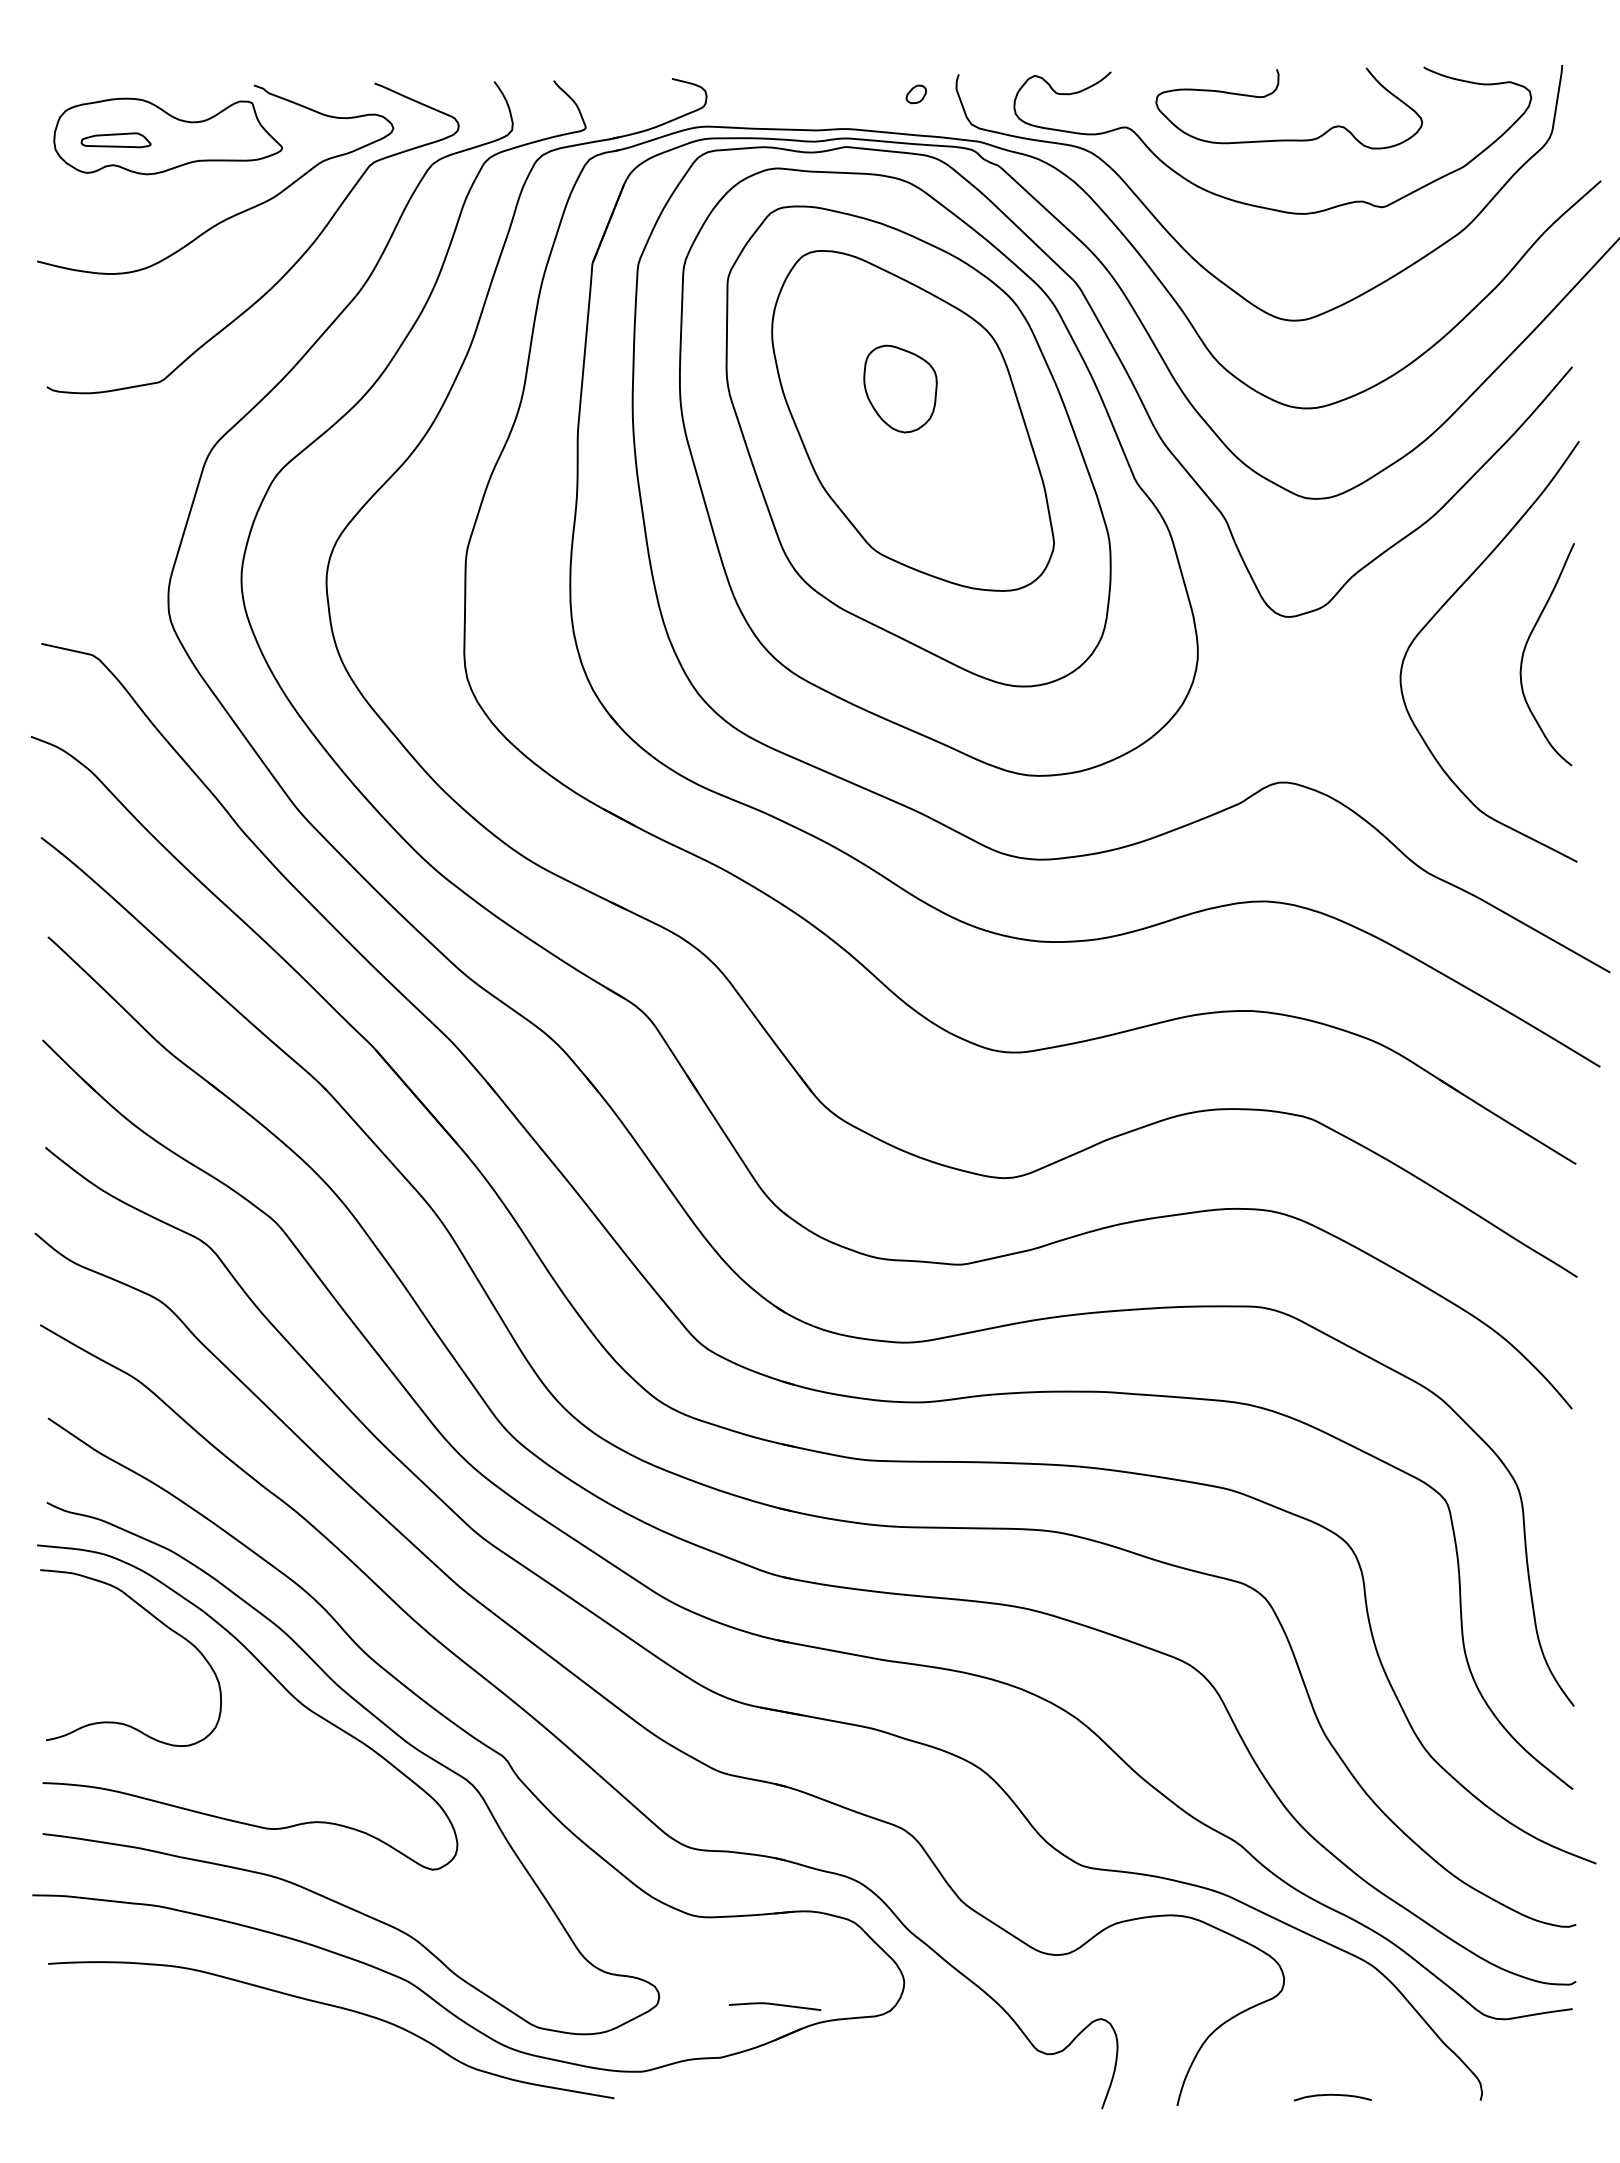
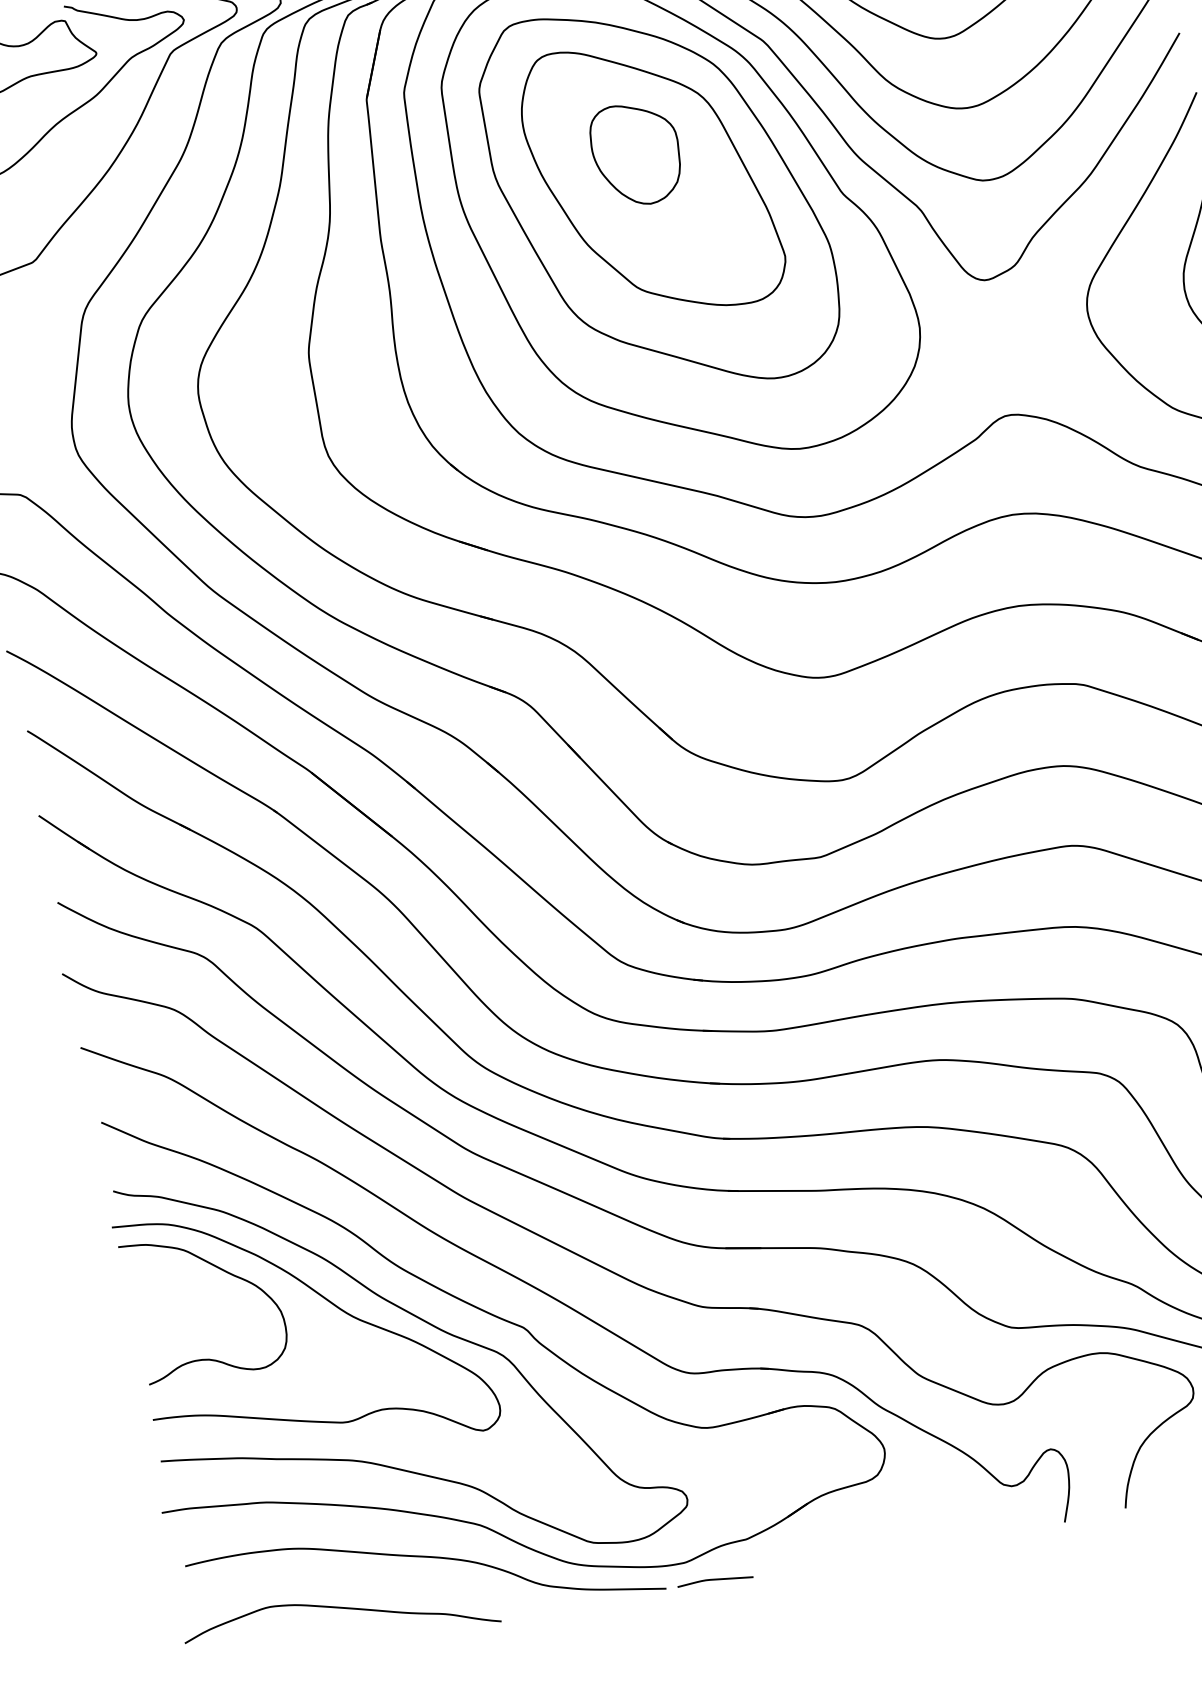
part: (900, 388) -> (636, 153), size x1.43
curve: (775, 2005) -> (715, 1580), moved
curve: (224, 2049) -> (341, 1608), added

